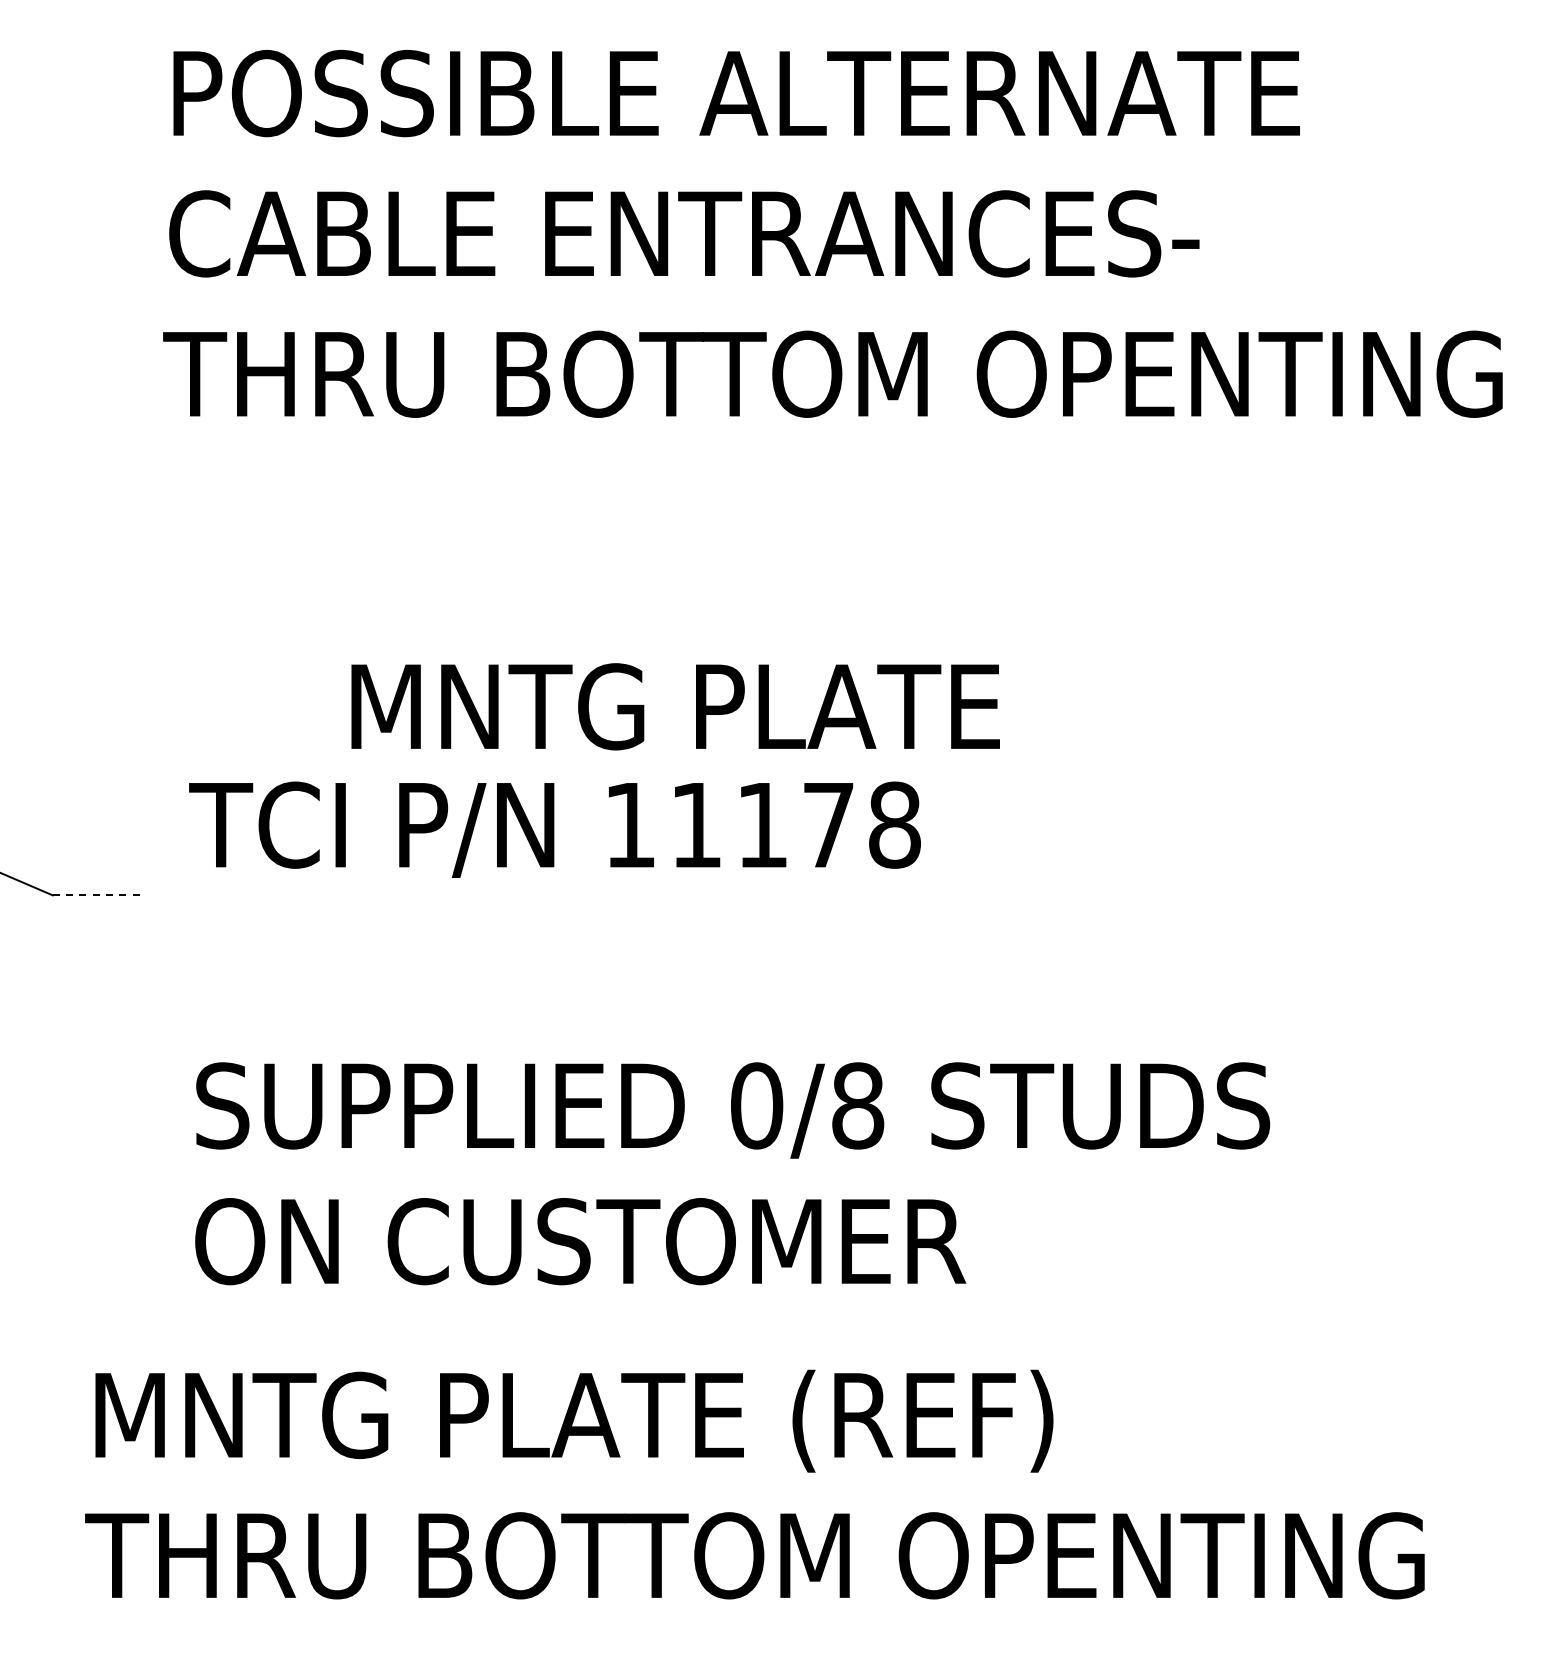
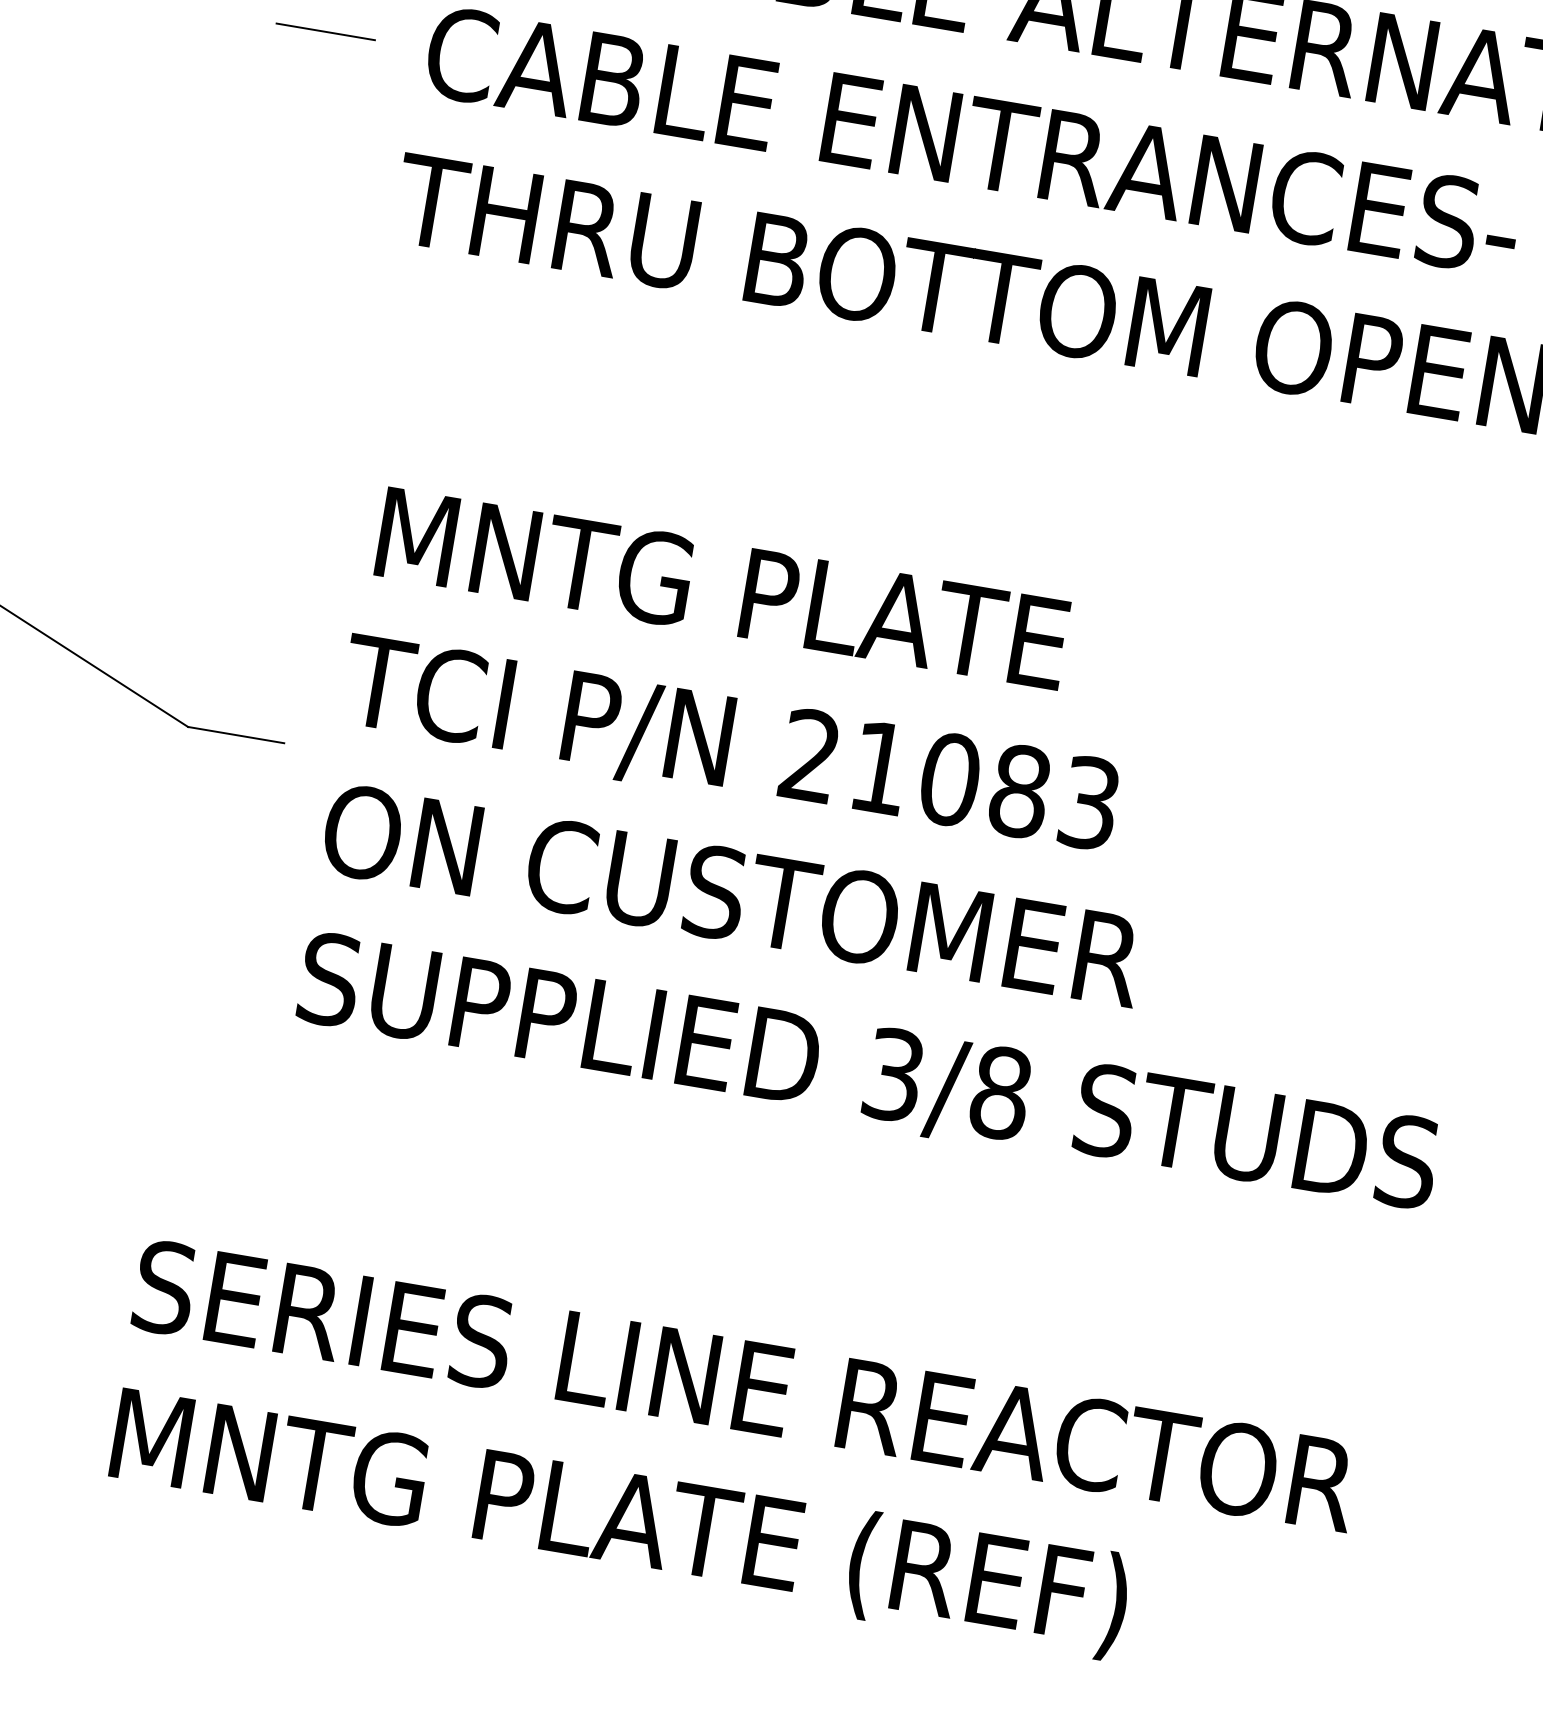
line: (70, 233) -> (325, 31), added
text: (675, 706) -> (722, 588), moved
text: (762, 824) -> (950, 778), 11178 -> 21083
line: (98, 895) -> (236, 735), dashed -> solid
text: (757, 1105) -> (894, 1074), 0/8 -> 3/8
text: (580, 1241) -> (732, 895), moved
text: (668, 1420) -> (744, 1391), MNTG PLATE (REF) -> SERIES LINE REACTOR
text: (754, 1561) -> (810, 1555), THRU BOTTOM OPENTING -> MNTG PLATE (REF)

